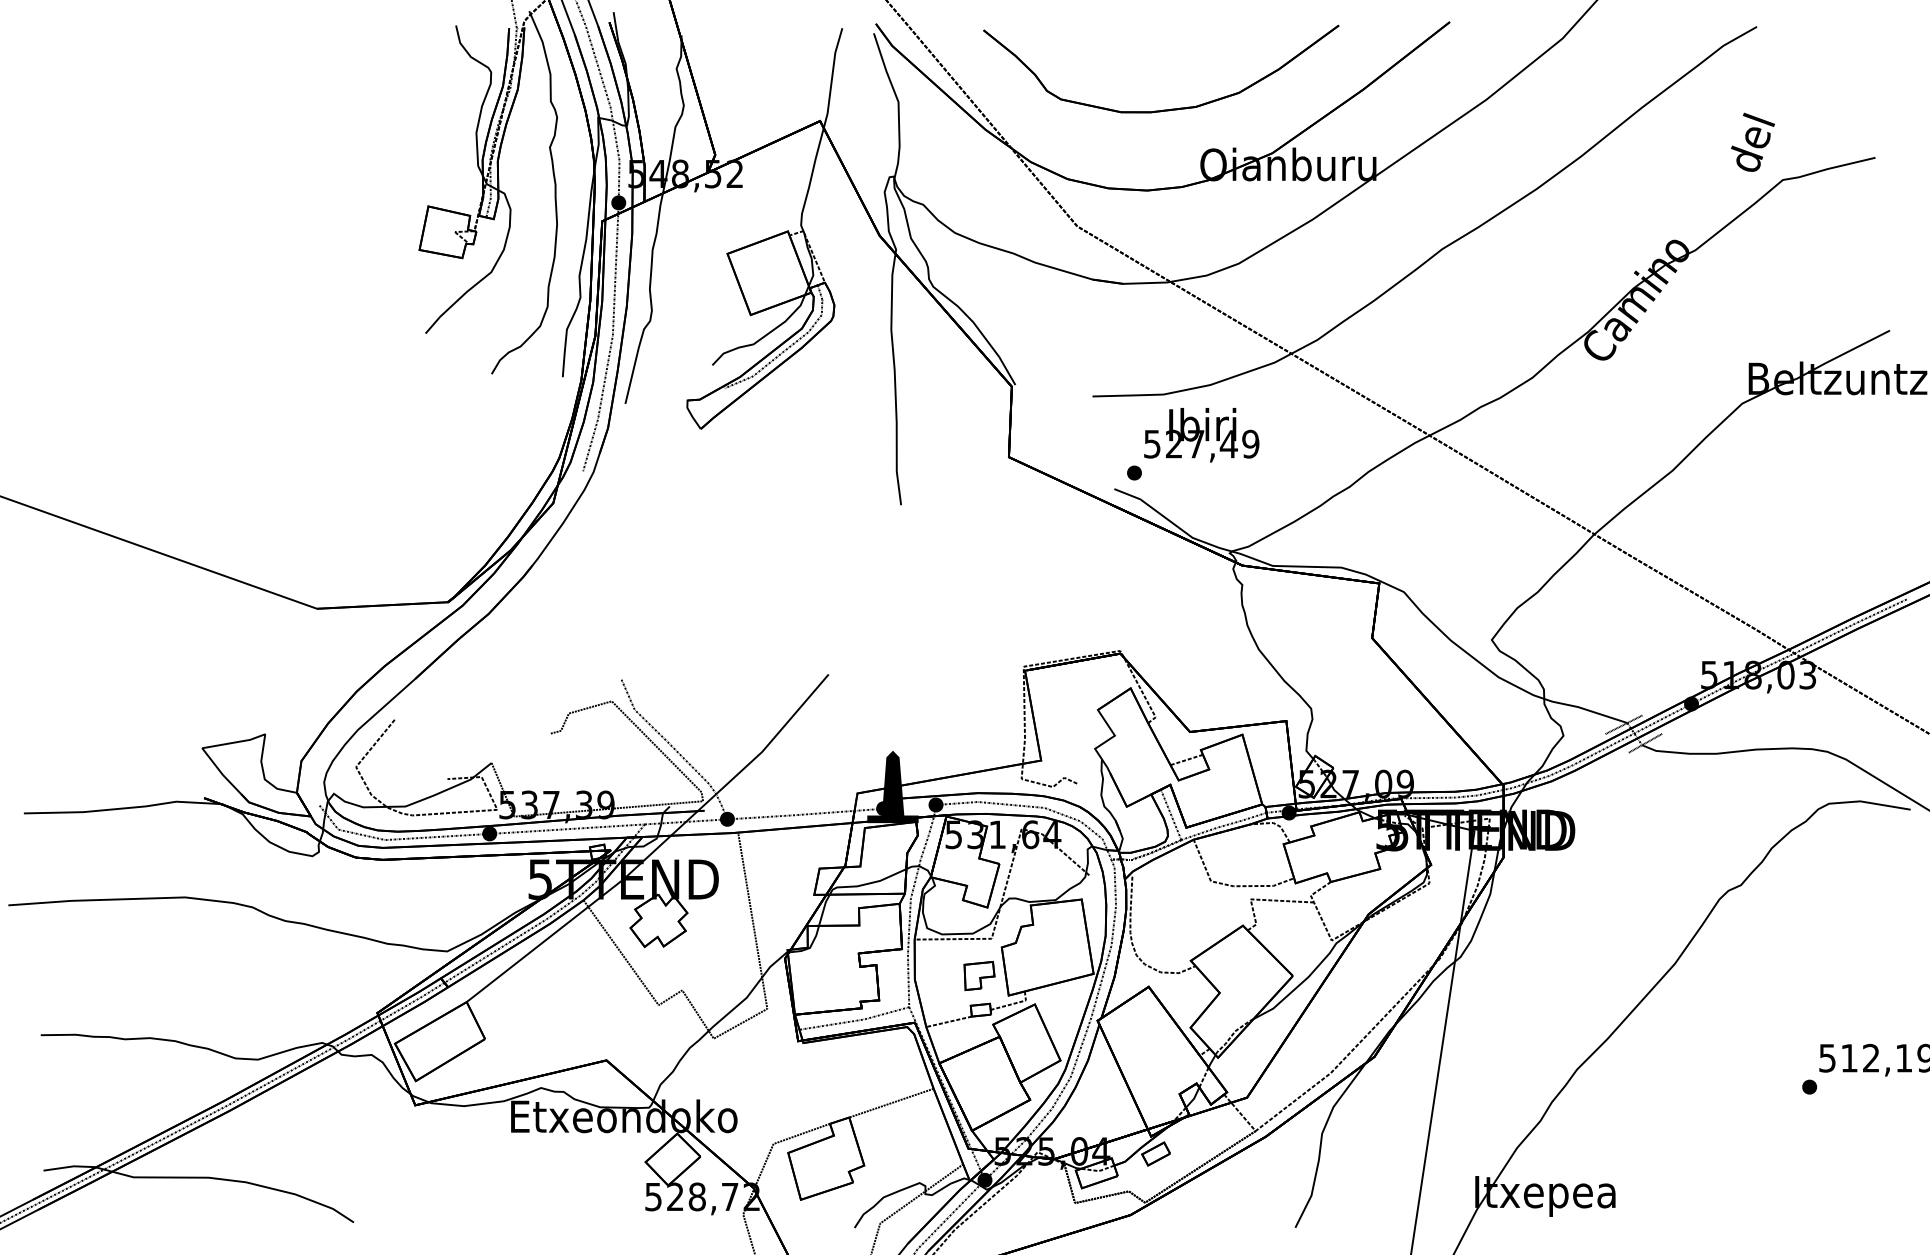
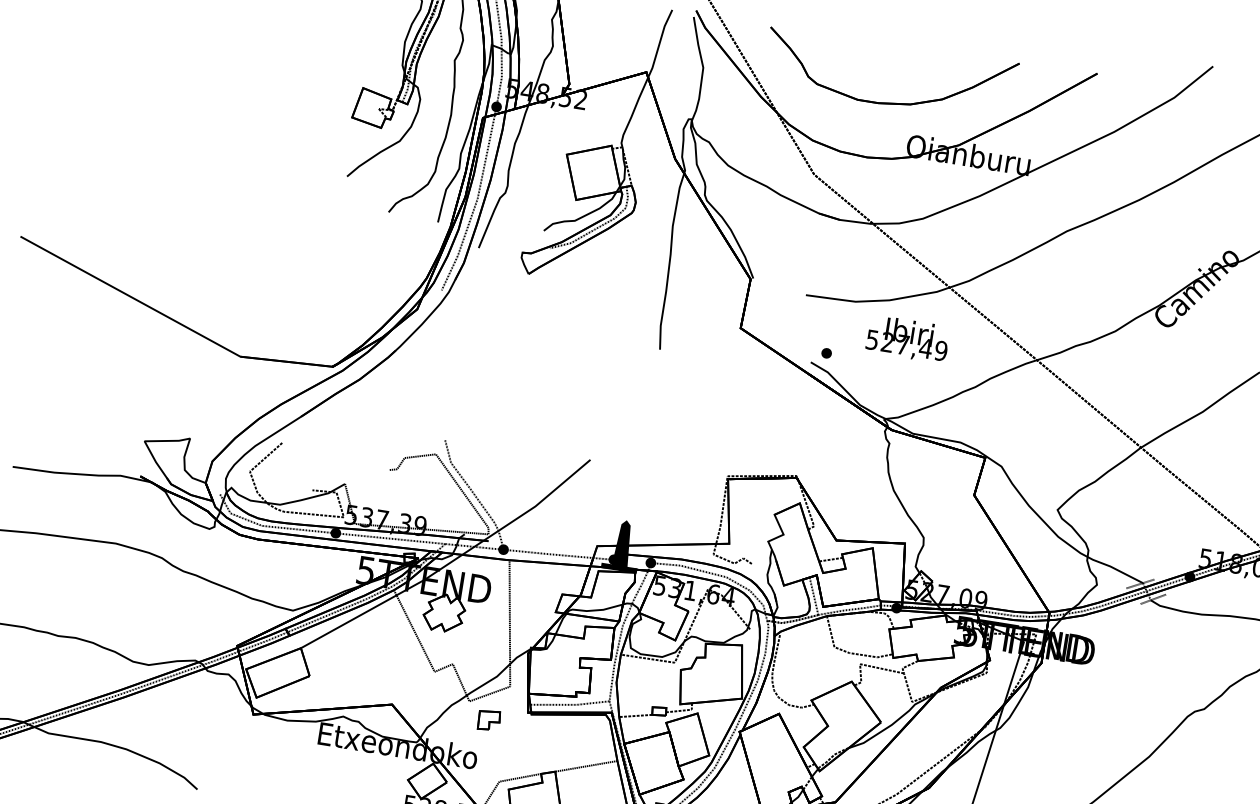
text: (1201, 435) -> (907, 339), moved
part: (979, 975) -> (489, 720), moved

